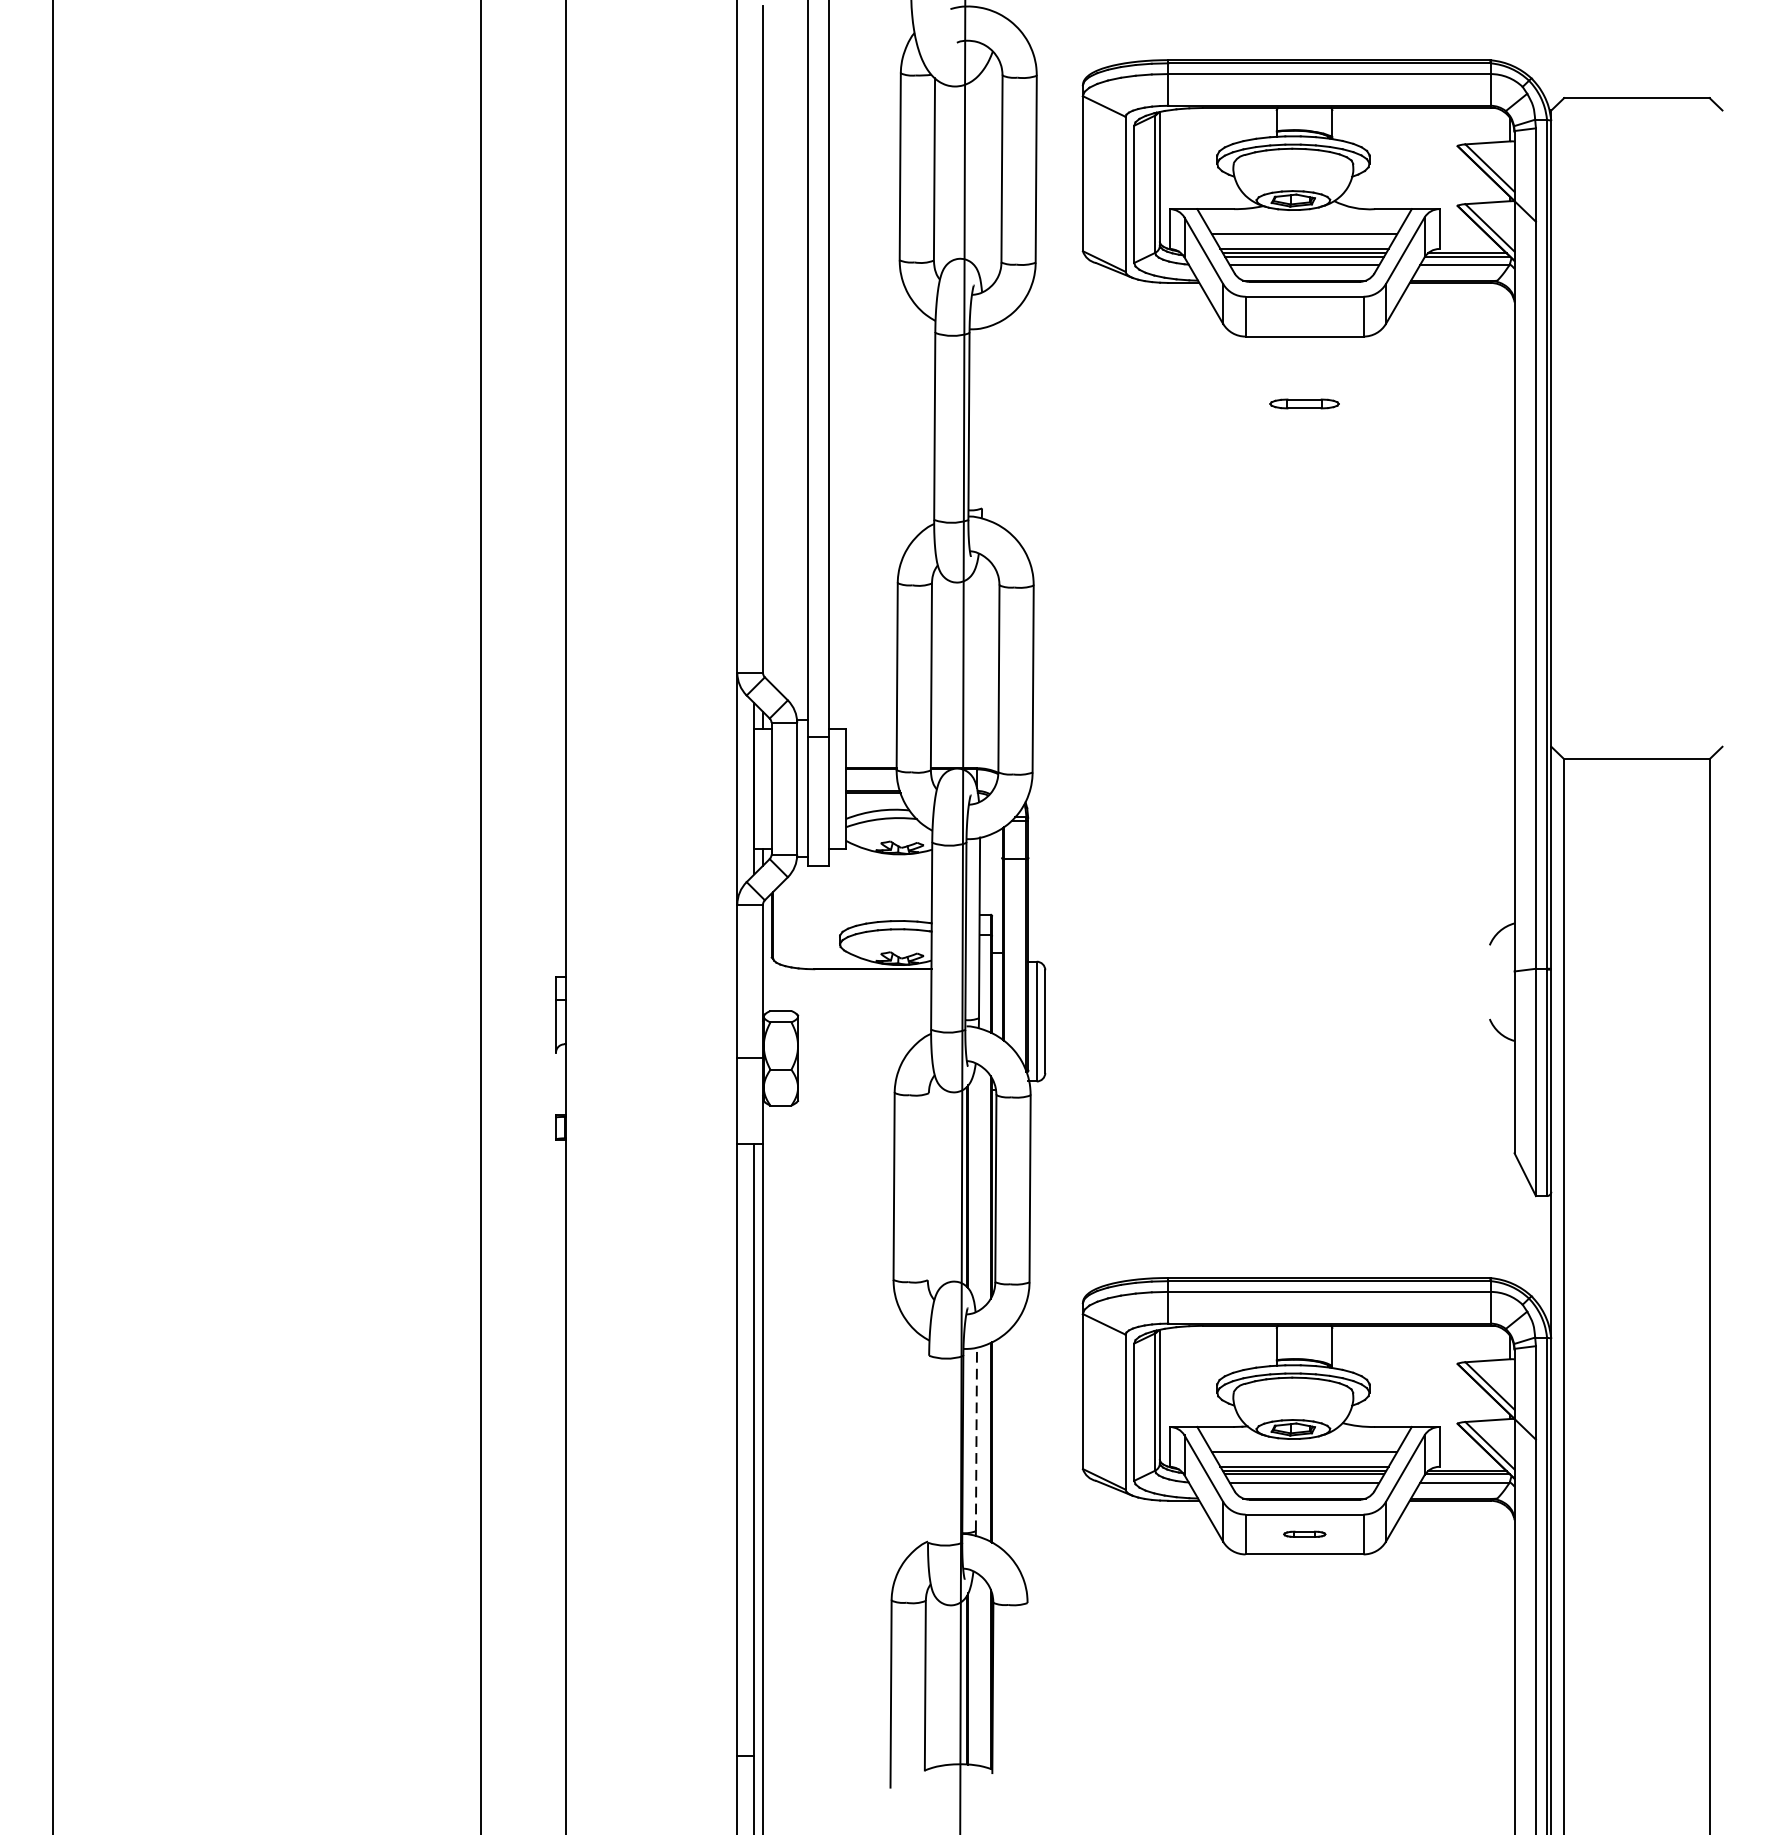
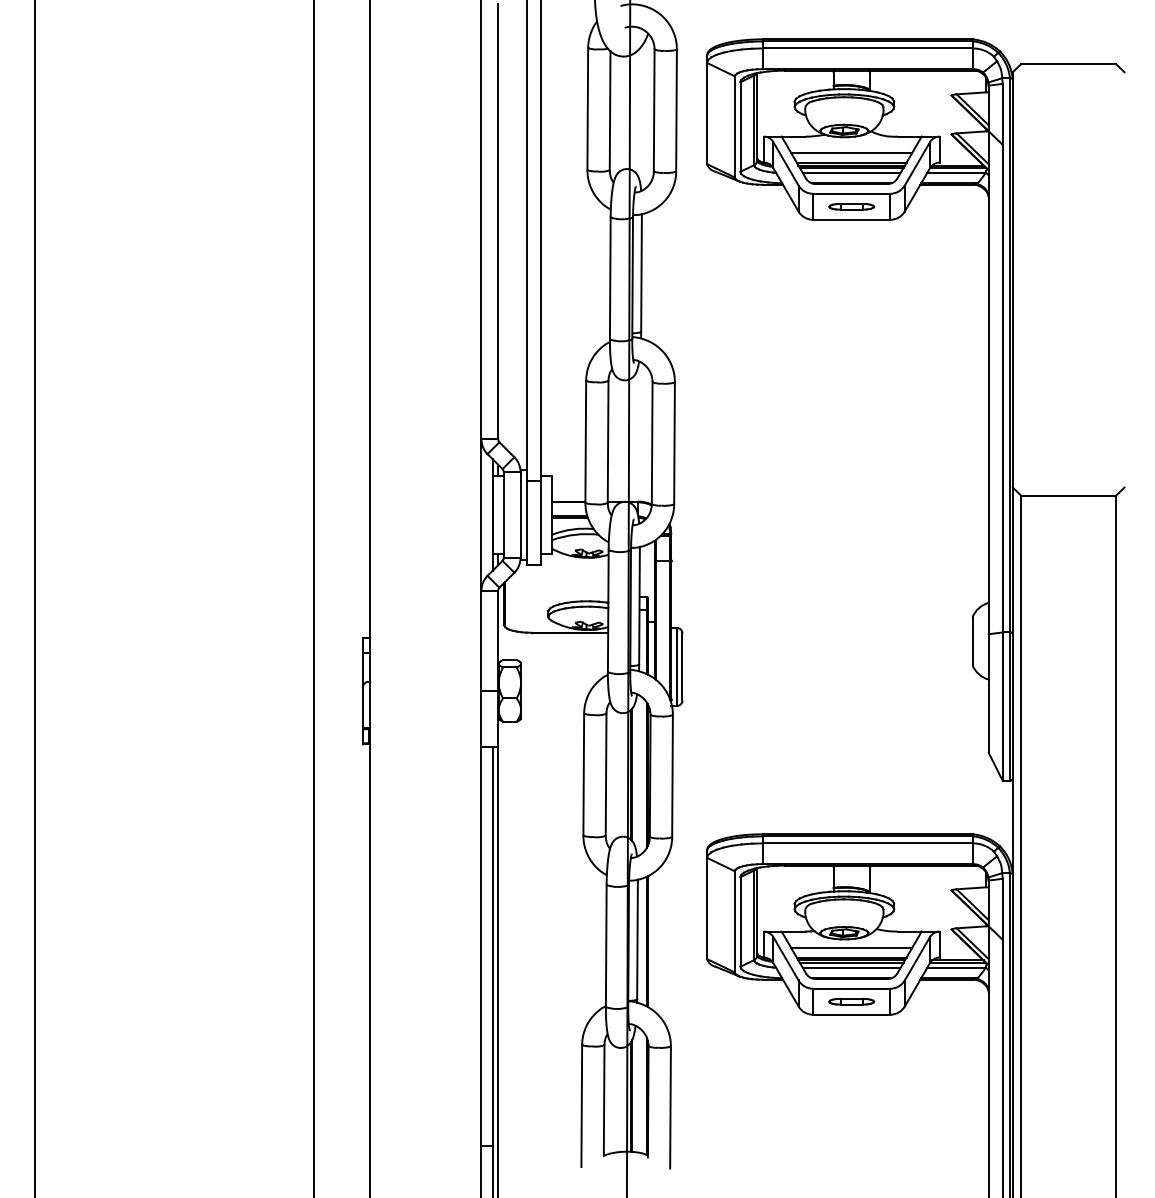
part: (1304, 403) -> (851, 206), moved
line: (982, 417) -> (641, 272), added
line: (1489, 982) -> (972, 641), added
line: (556, 1083) -> (363, 707), added
line: (927, 1186) -> (605, 774), added
line: (976, 1439) -> (637, 939), dashed -> solid
line: (927, 1449) -> (605, 946), added
part: (1304, 1534) -> (851, 1001), size x1.67
line: (1026, 1696) -> (670, 1107), added

